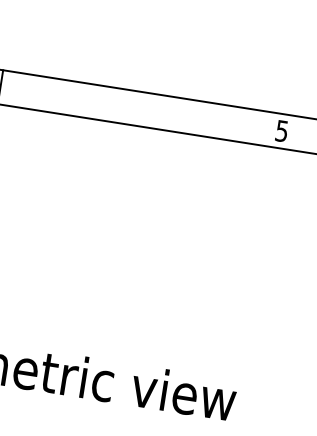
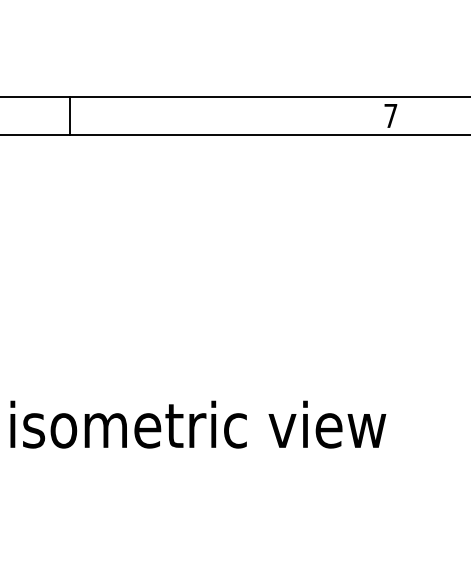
text: (281, 131) -> (390, 116), 5 -> 7

